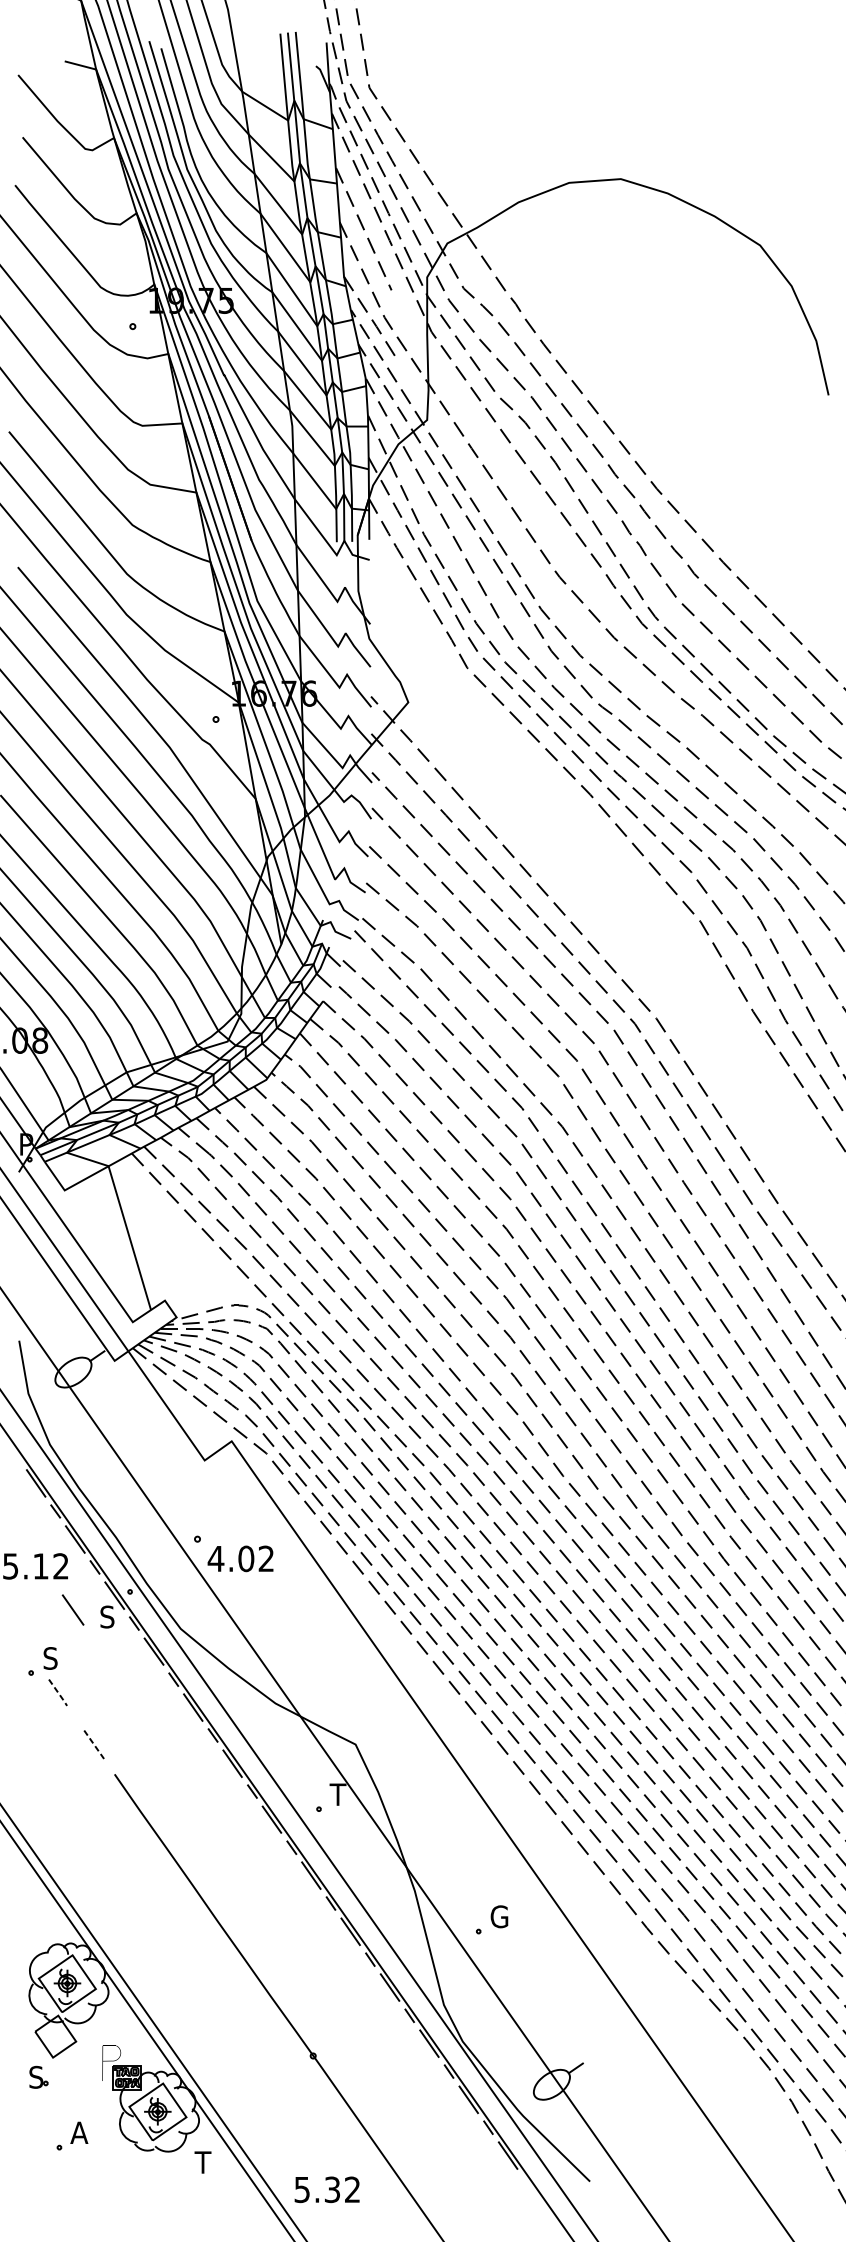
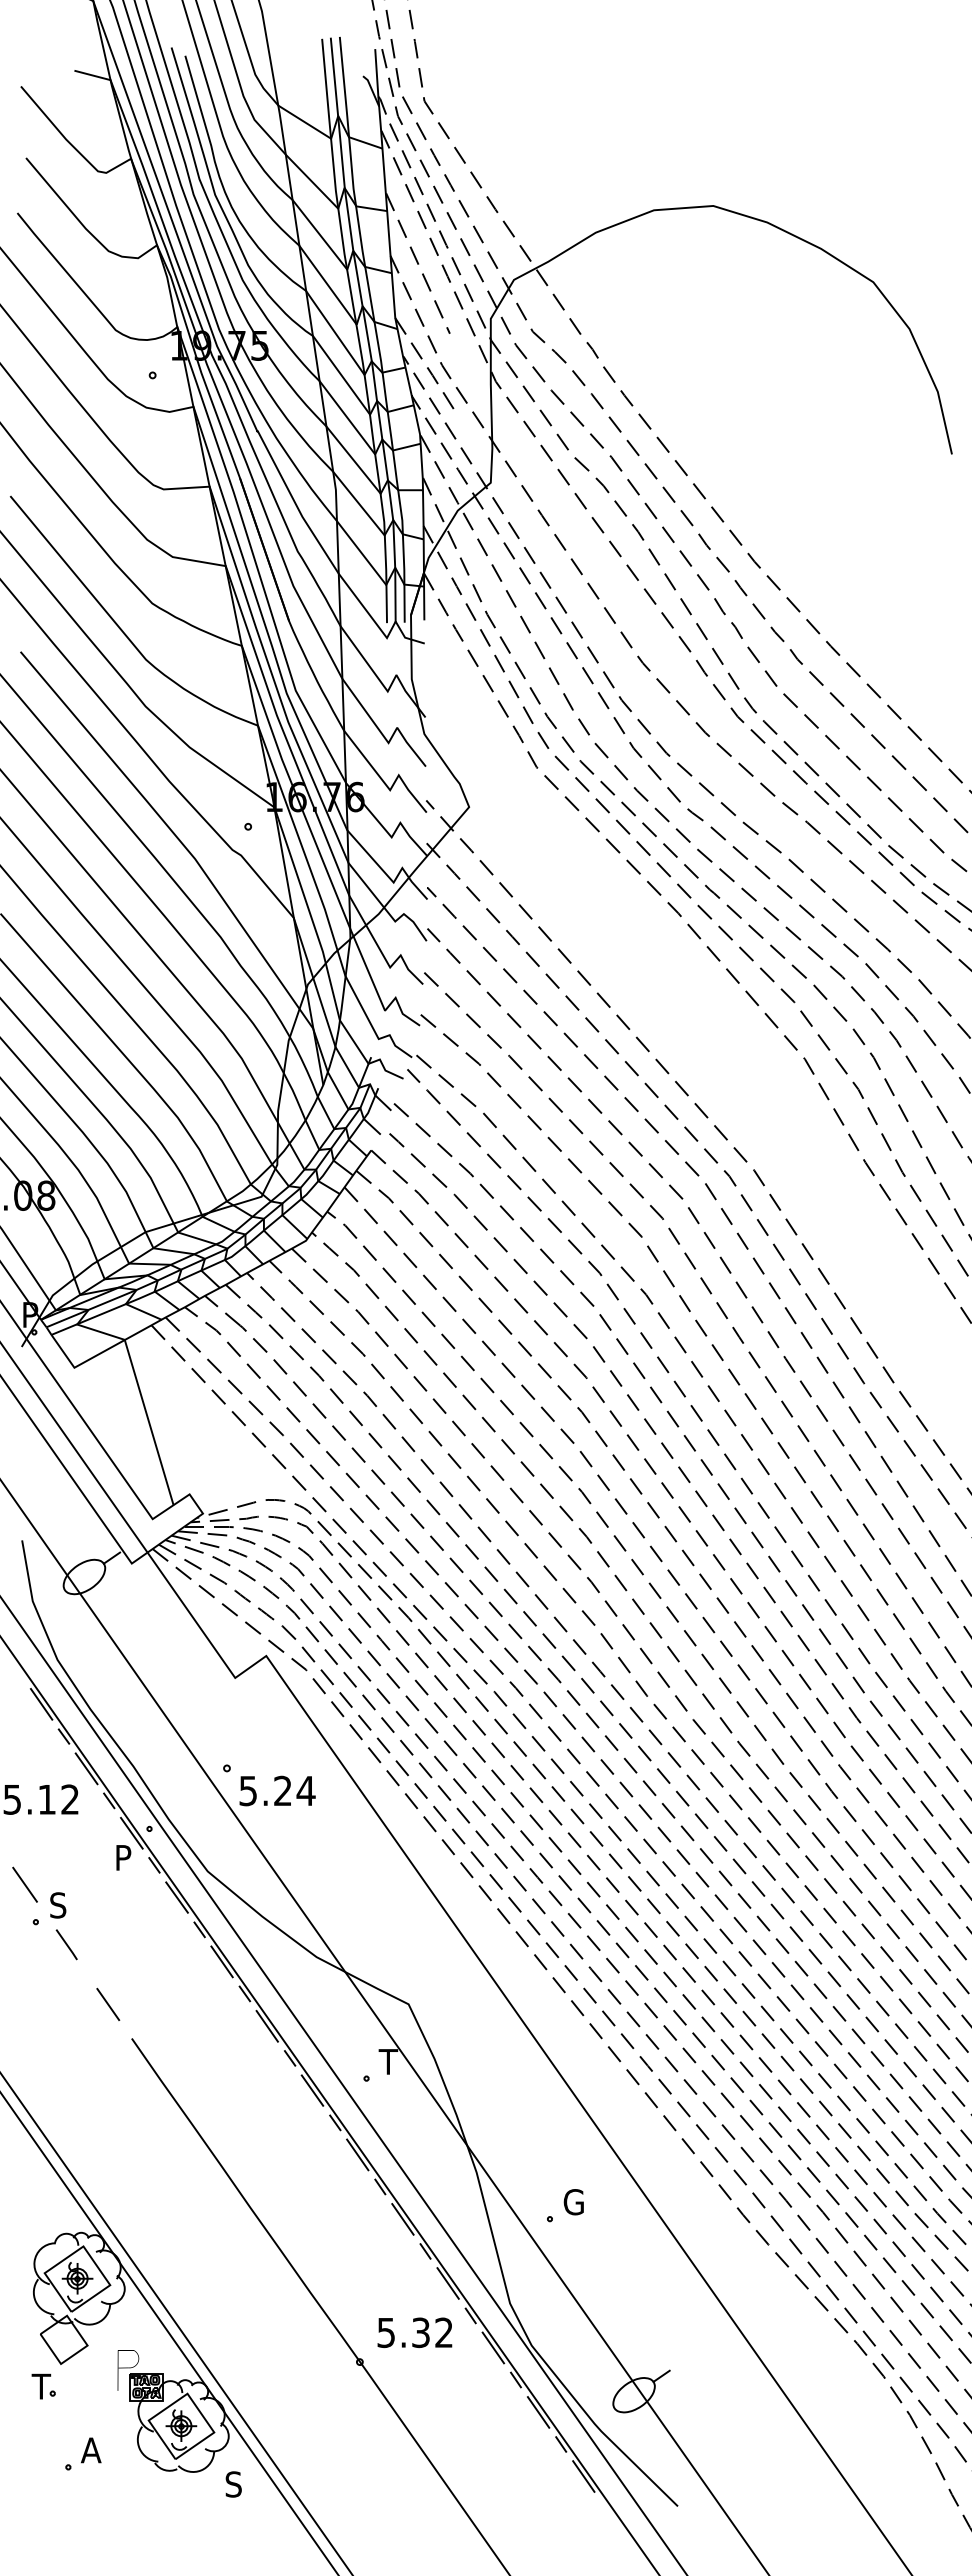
text: (240, 1558) -> (276, 1790), 4.02 -> 5.24
line: (72, 1609) -> (24, 1884), moved
text: (107, 1616) -> (123, 1857), S -> P
line: (58, 1693) -> (67, 1945), dashed -> solid
line: (93, 1744) -> (107, 2004), dashed -> solid
text: (36, 2077) -> (41, 2386), S -> T
text: (202, 2162) -> (232, 2484), T -> S
text: (326, 2189) -> (414, 2332), moved

